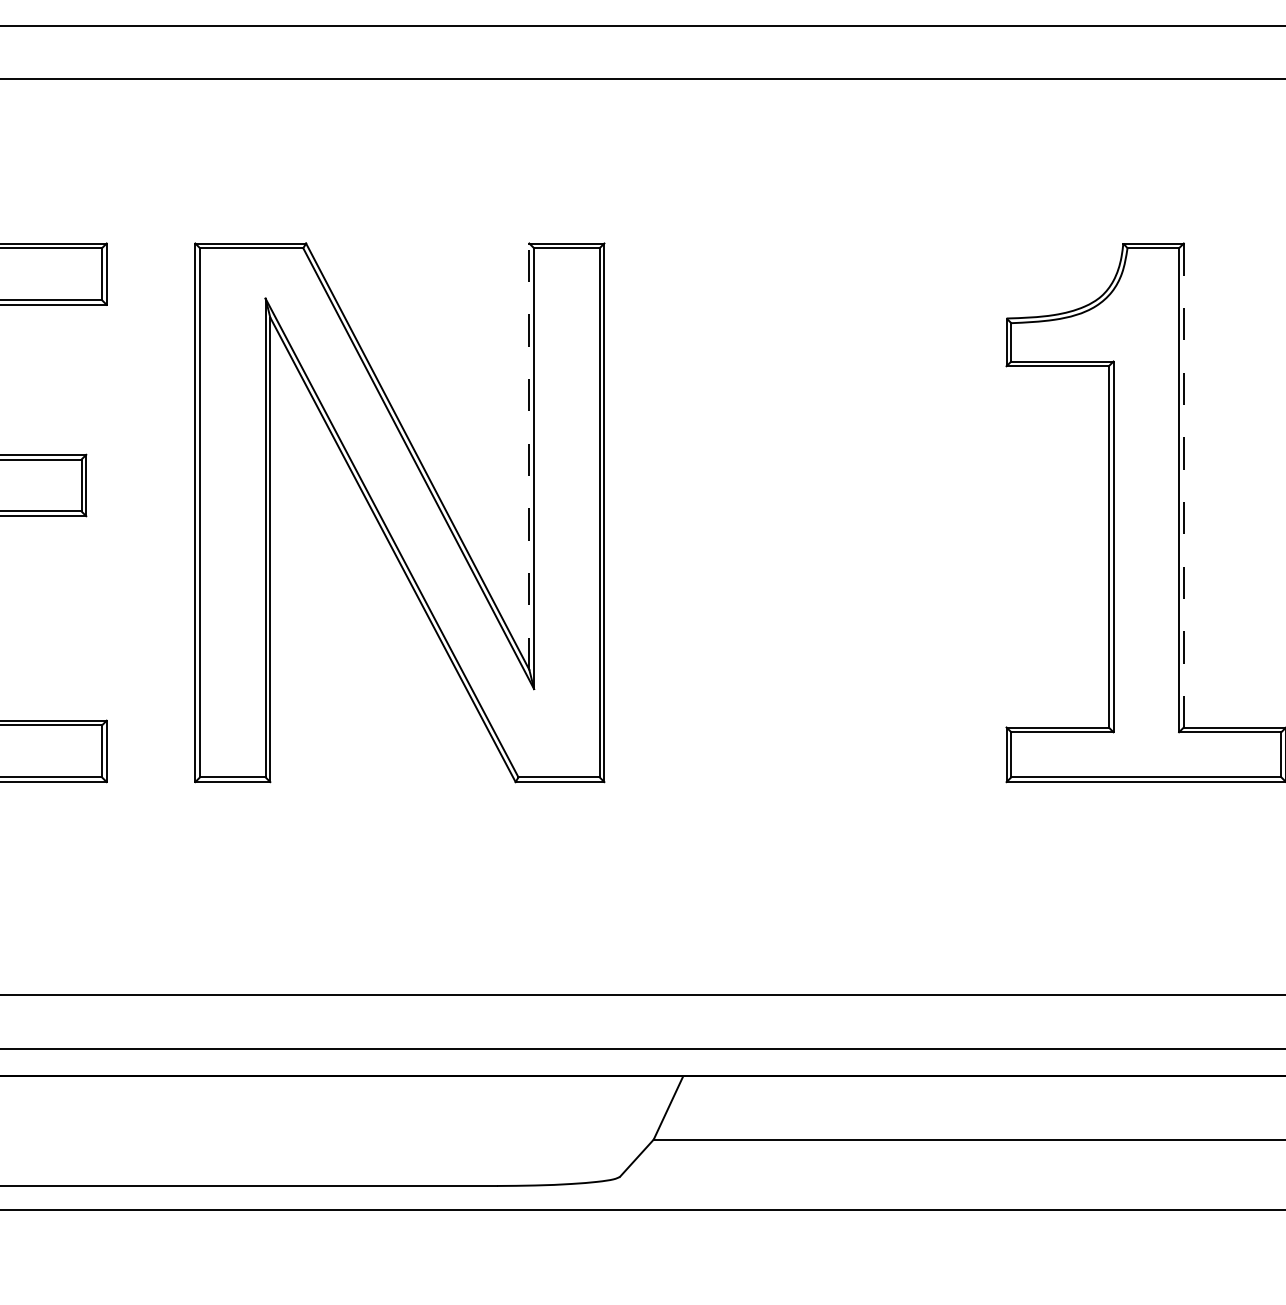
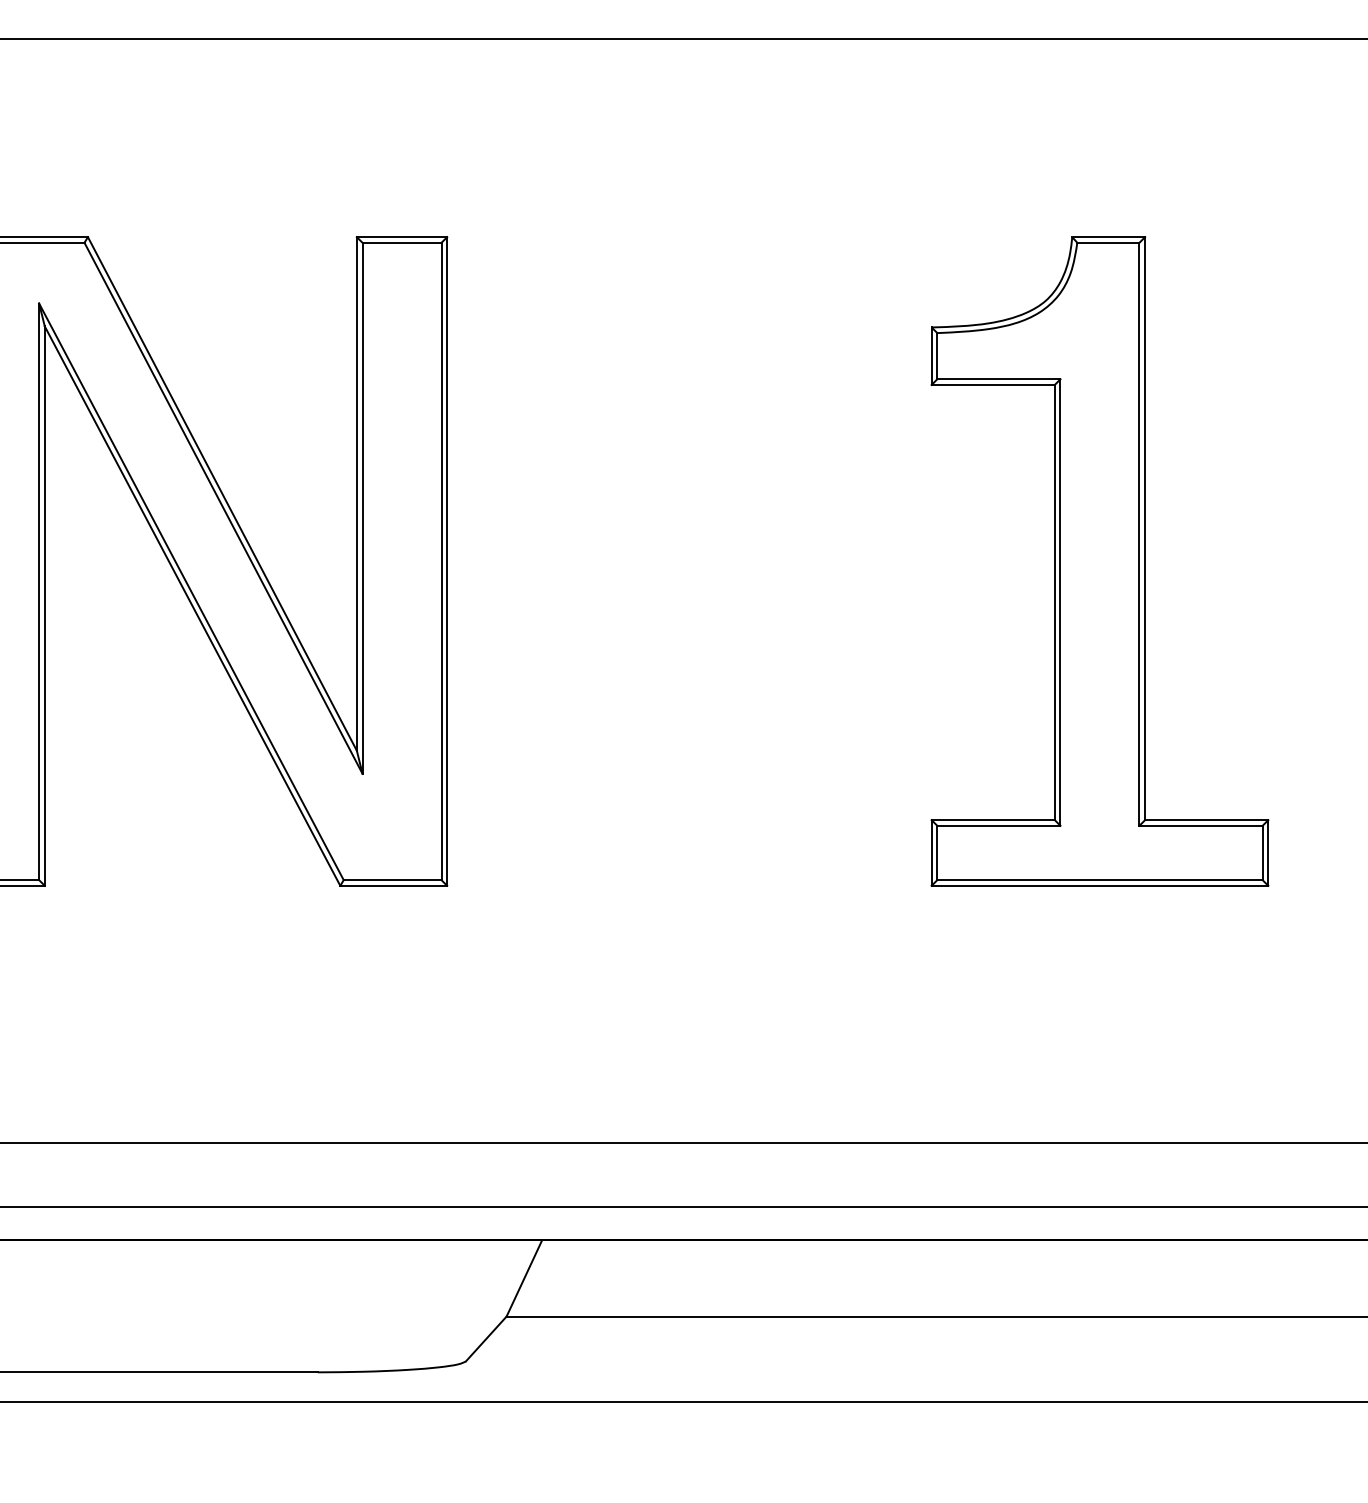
line: (529, 456) -> (357, 493), dashed -> solid
line: (1183, 486) -> (1144, 529), dashed -> solid

